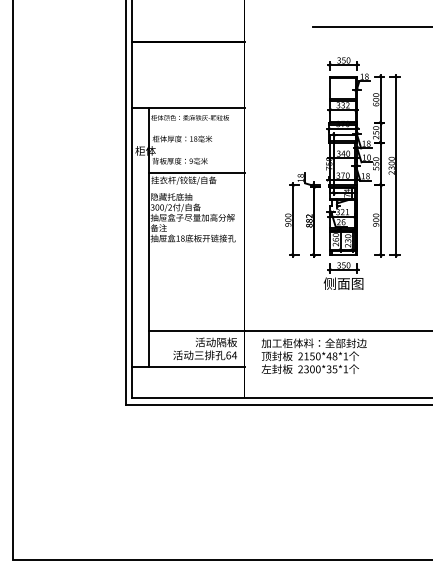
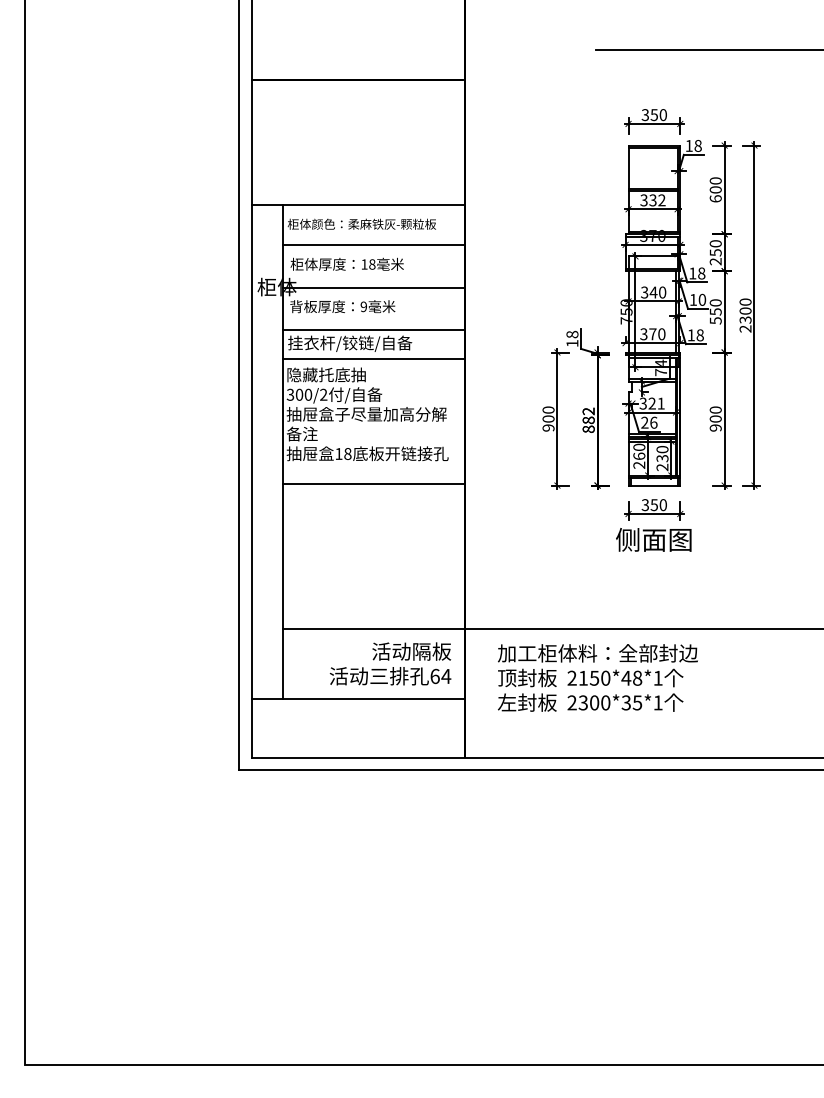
line: (196, 128) -> (373, 244), added
line: (196, 151) -> (373, 288), added
line: (196, 188) -> (373, 358), added
line: (196, 254) -> (373, 484), added

